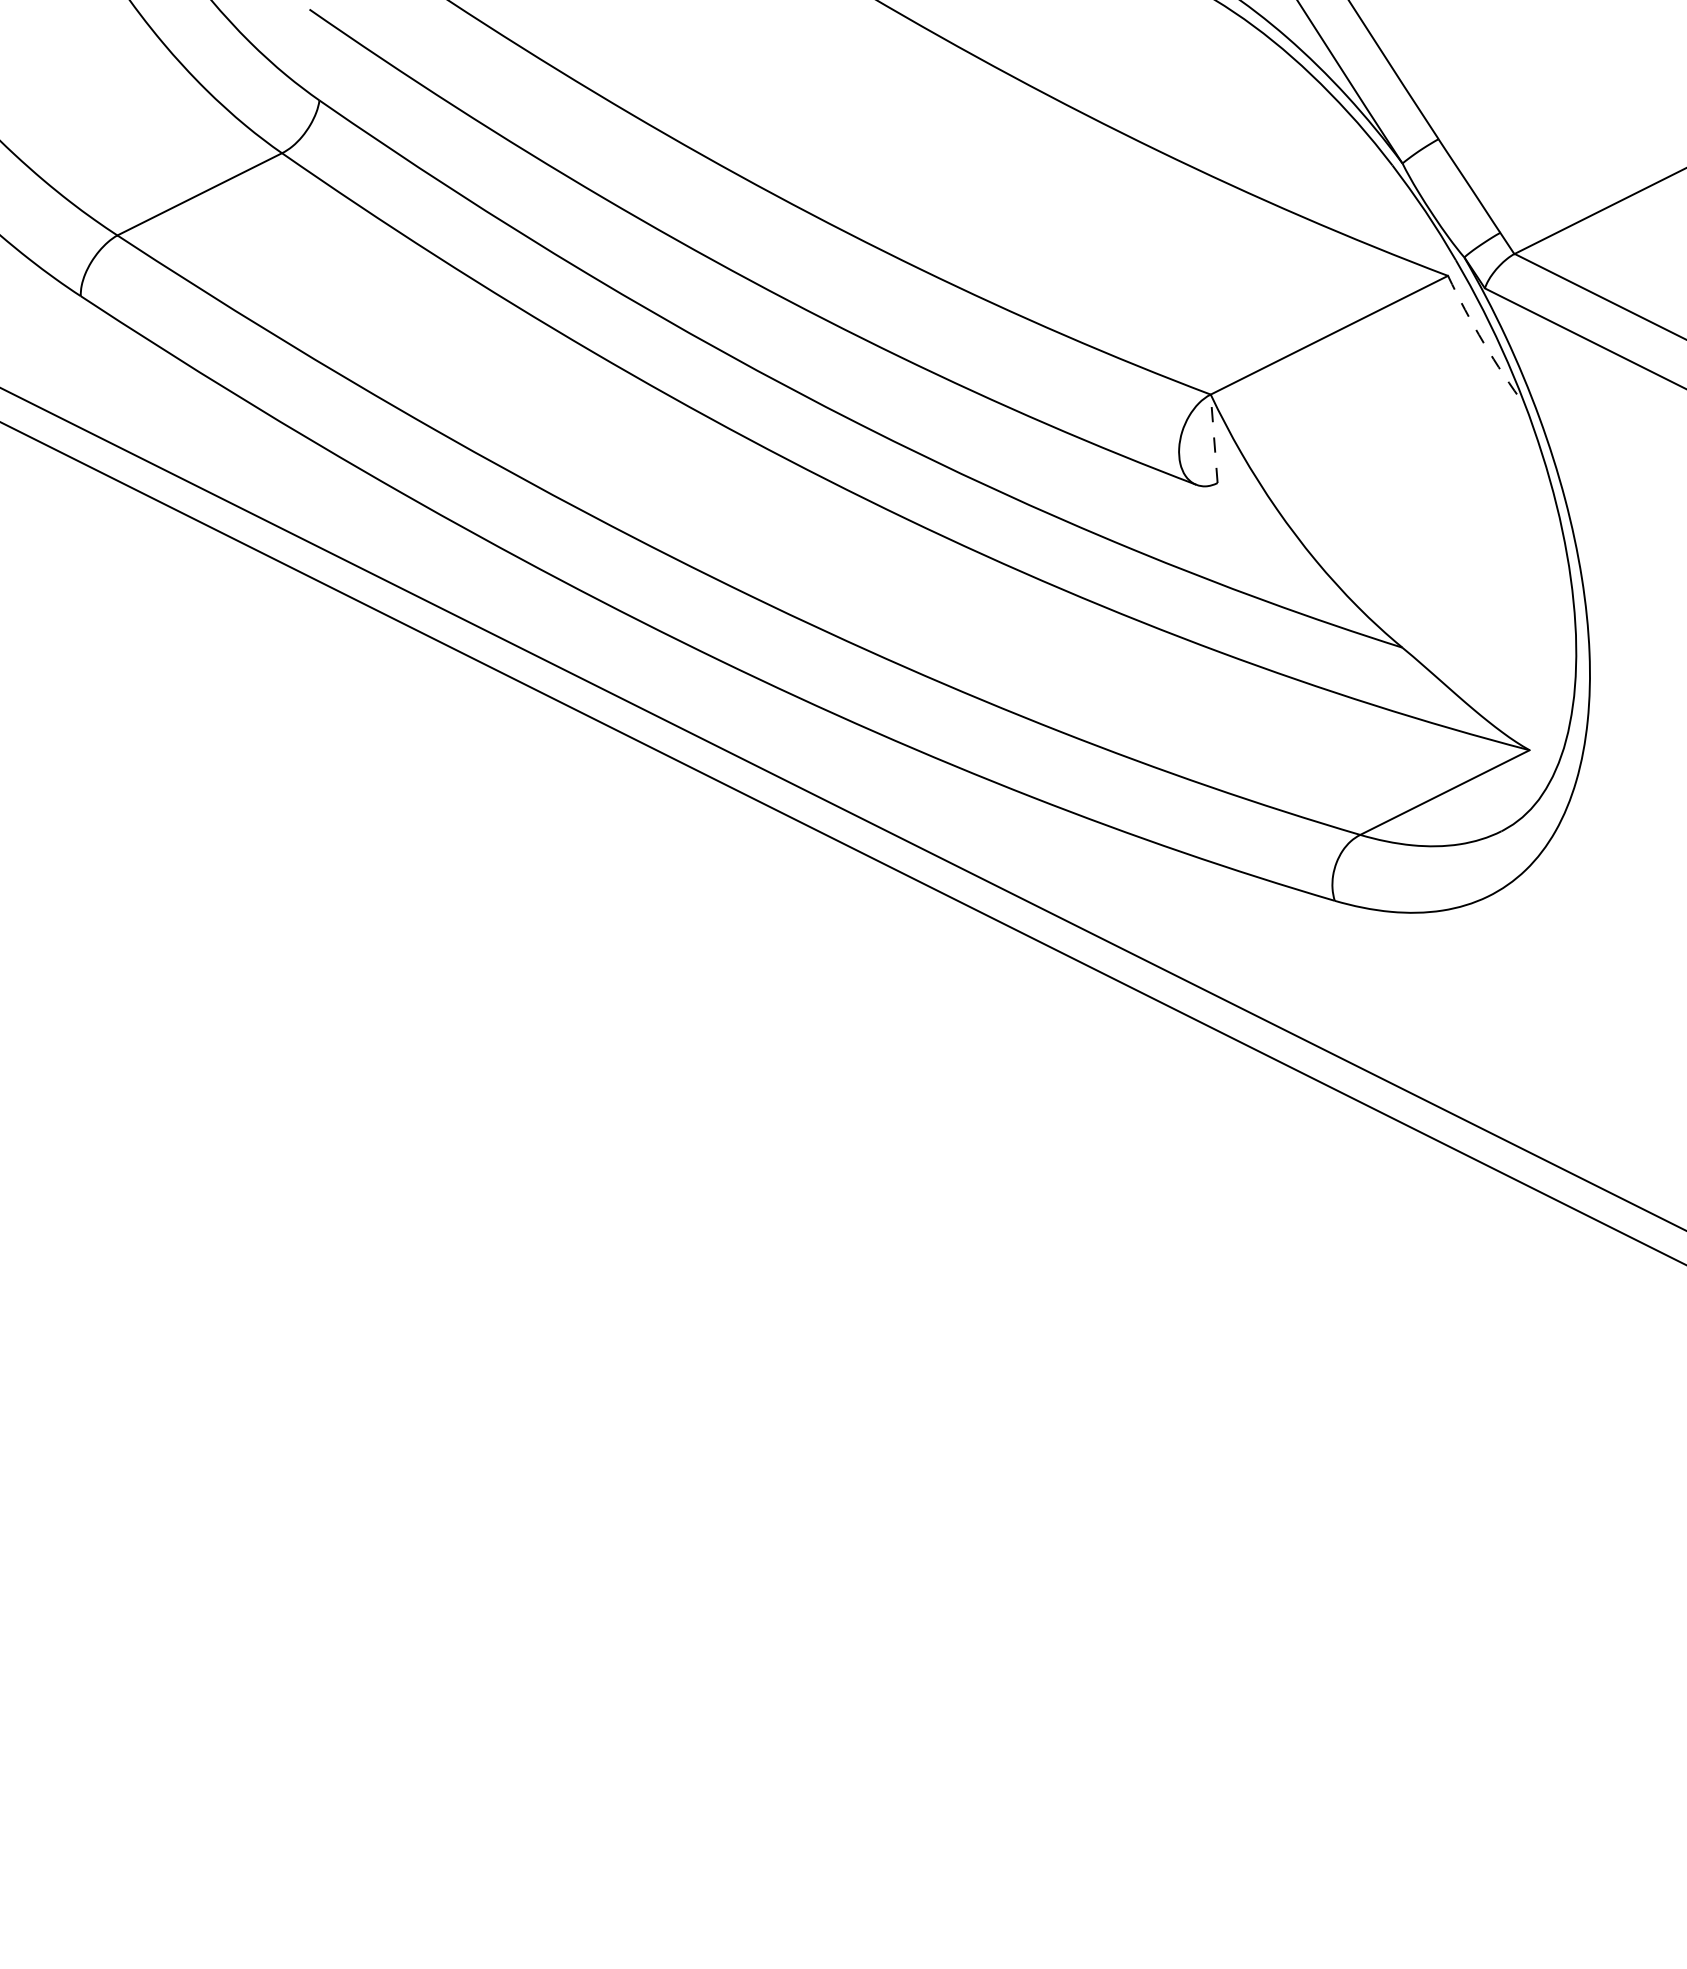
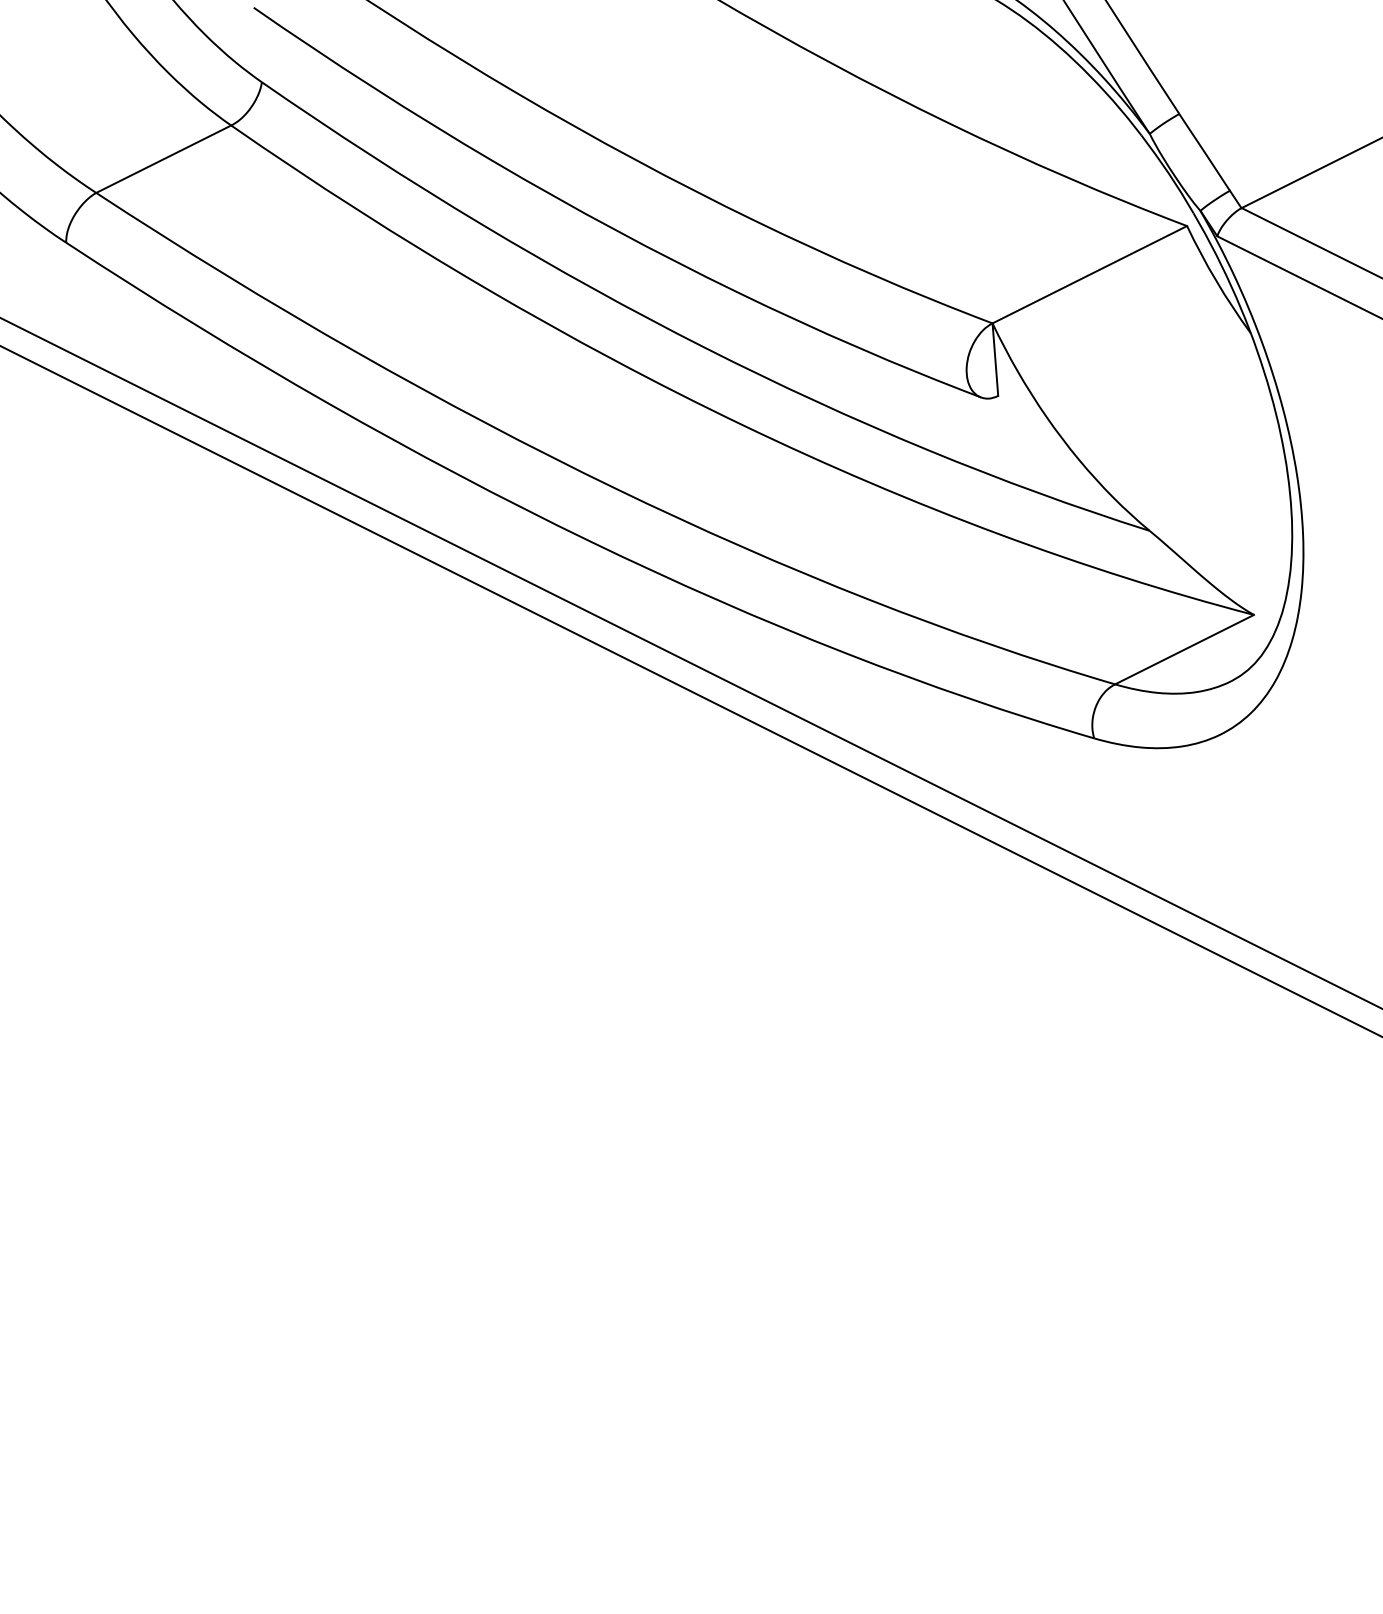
arc: (1483, 342) -> (1216, 280), dashed -> solid
line: (1214, 438) -> (995, 359), dashed -> solid

